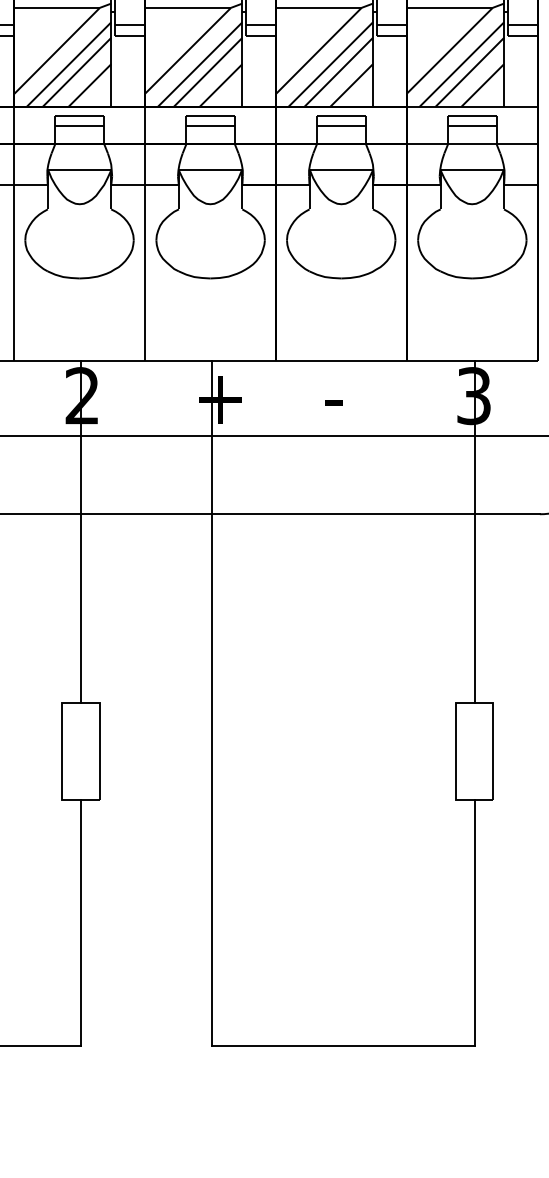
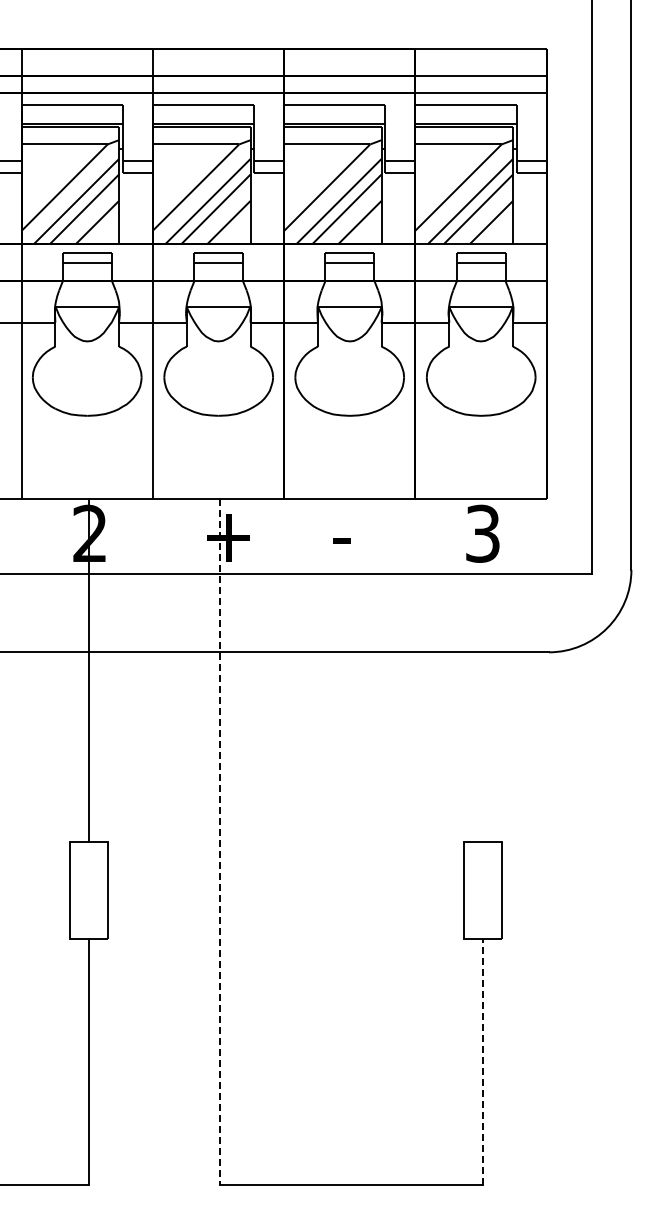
line: (474, 531) -> (483, 669), removed
line: (212, 703) -> (220, 842), solid -> dashed
line: (474, 922) -> (483, 1061), solid -> dashed

